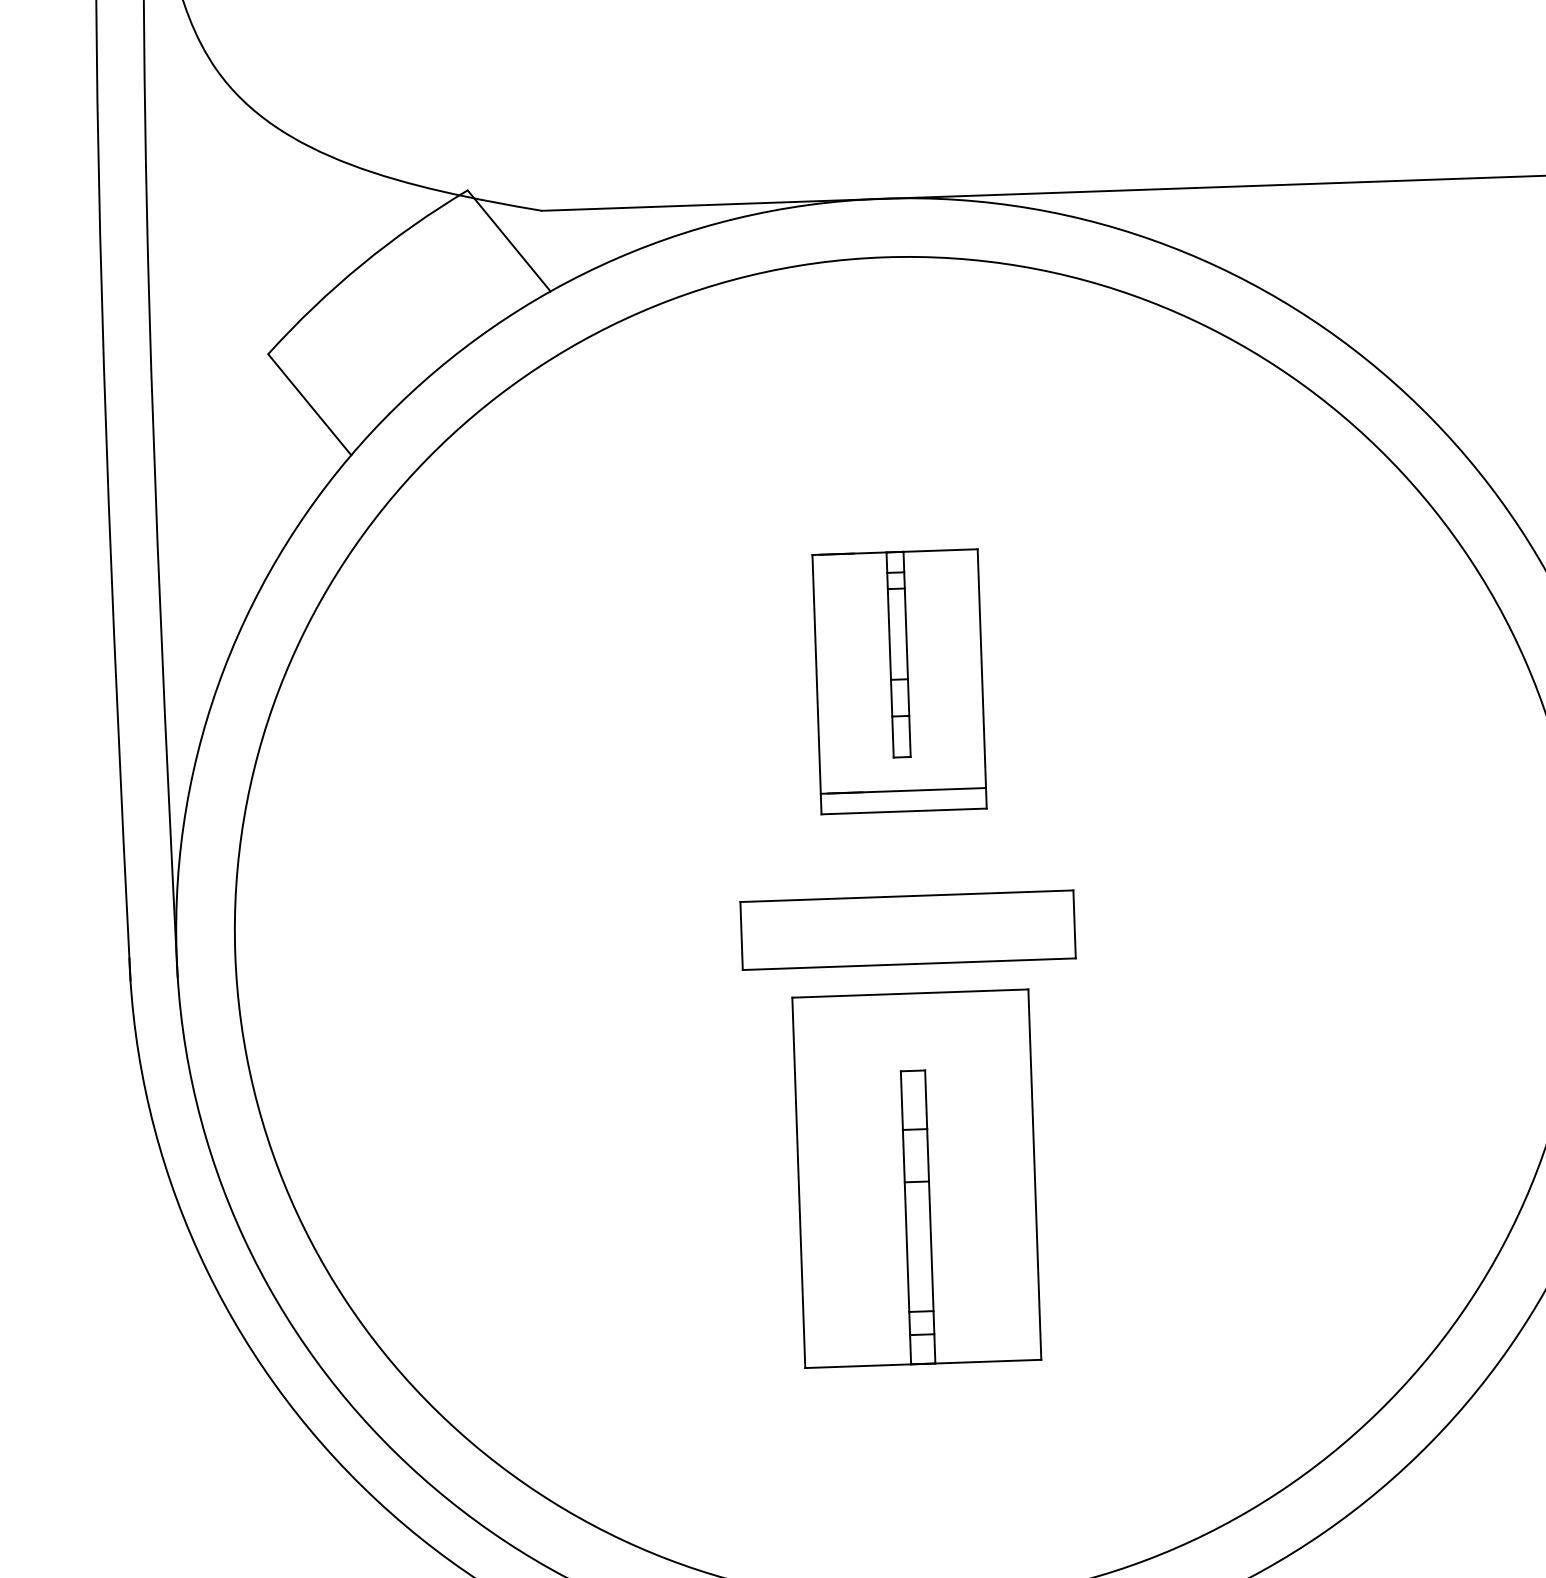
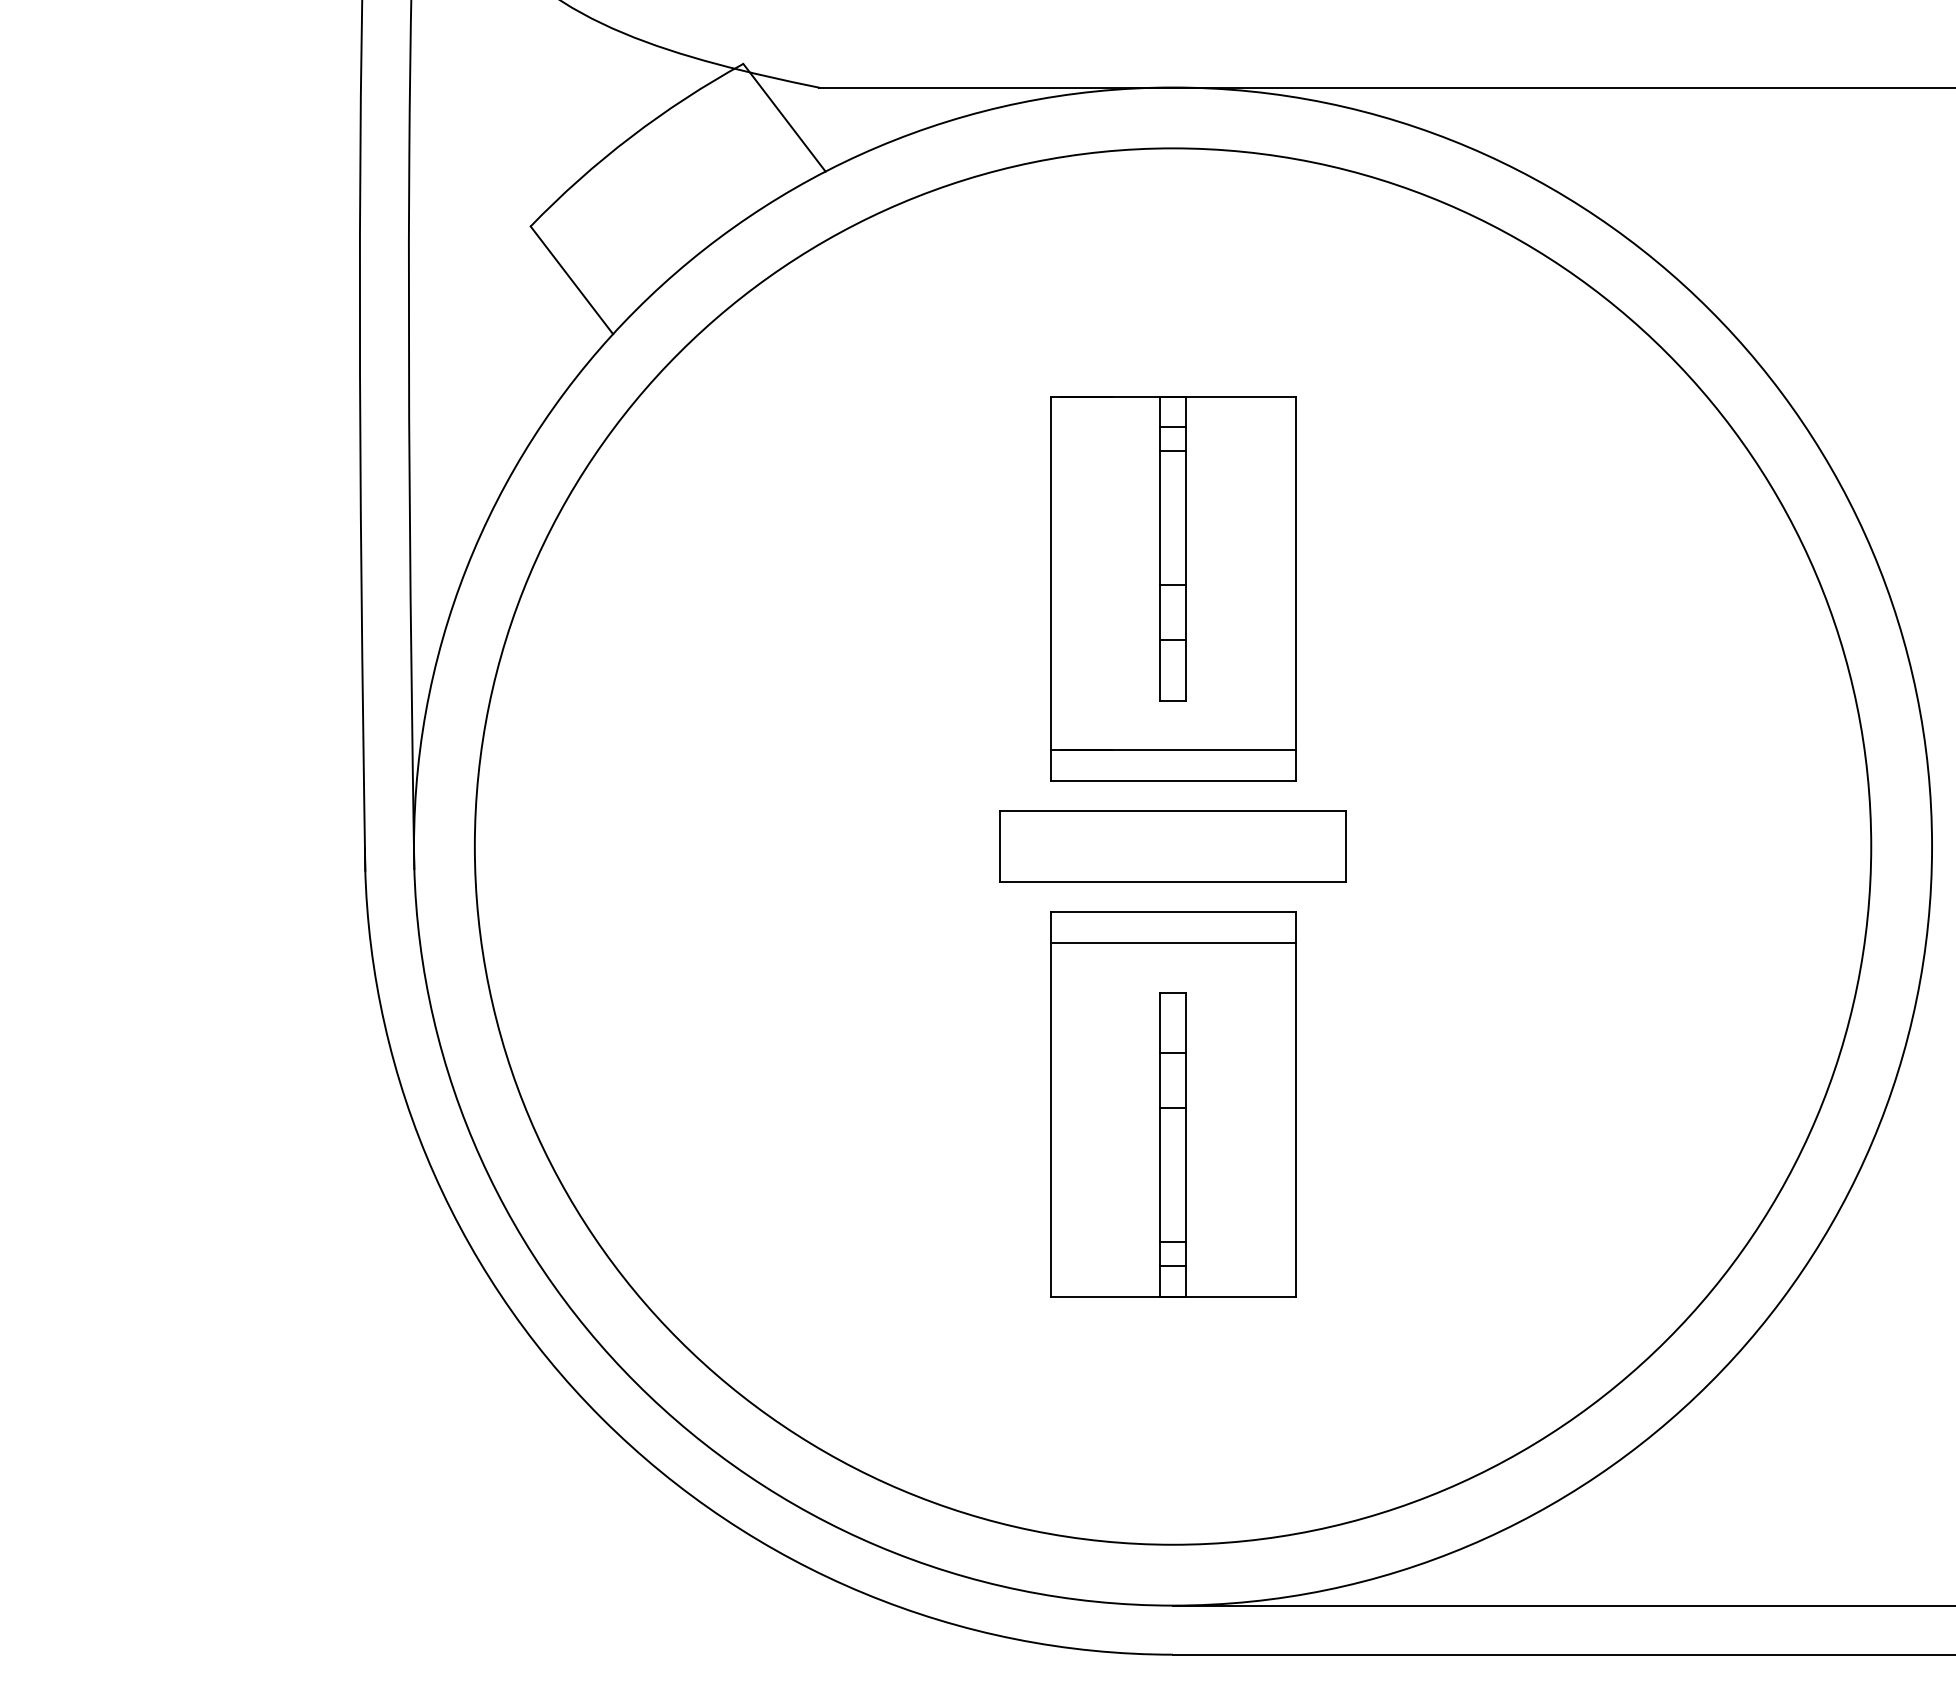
part: (899, 681) -> (1173, 588), size x1.43
line: (910, 1022) -> (1172, 942), added

